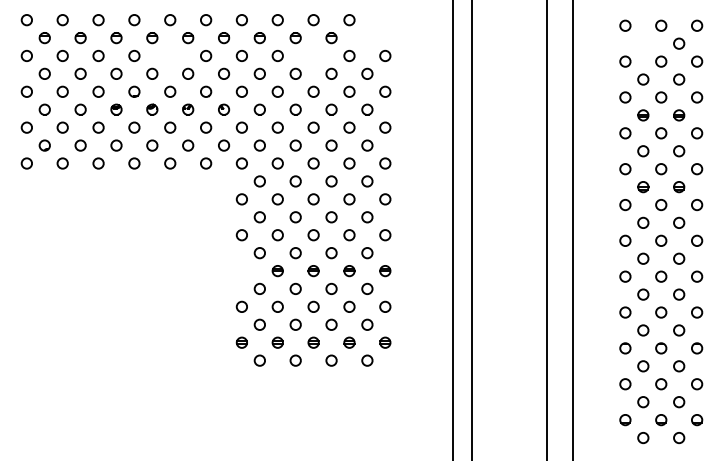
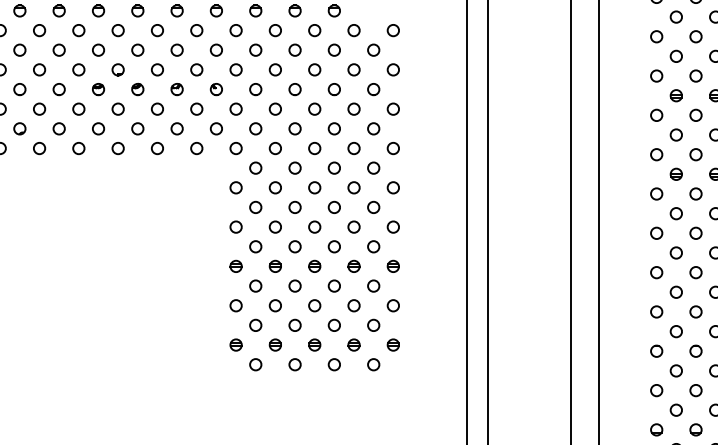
circle: (643, 43) -> (676, 16), added
circle: (170, 55) -> (157, 30), added
circle: (313, 55) -> (314, 30), added
part: (241, 271) -> (235, 266), added

